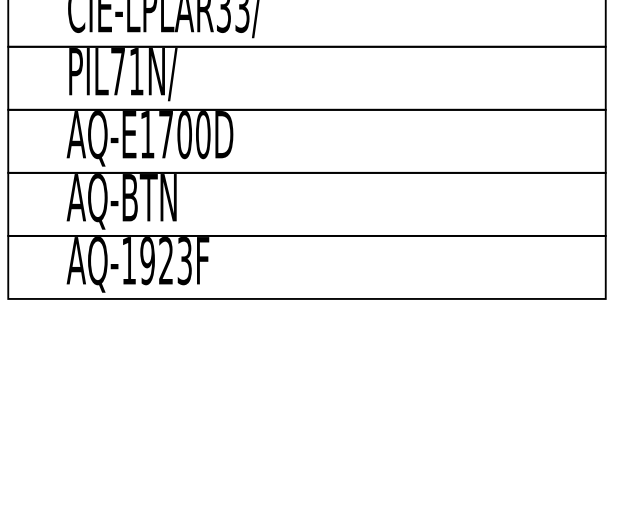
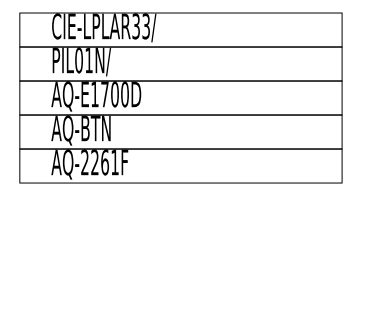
text: (117, 71) -> (78, 60), PIL71N/ -> PIL01N/
text: (155, 260) -> (99, 162), AQ-1923F -> AQ-2261F

